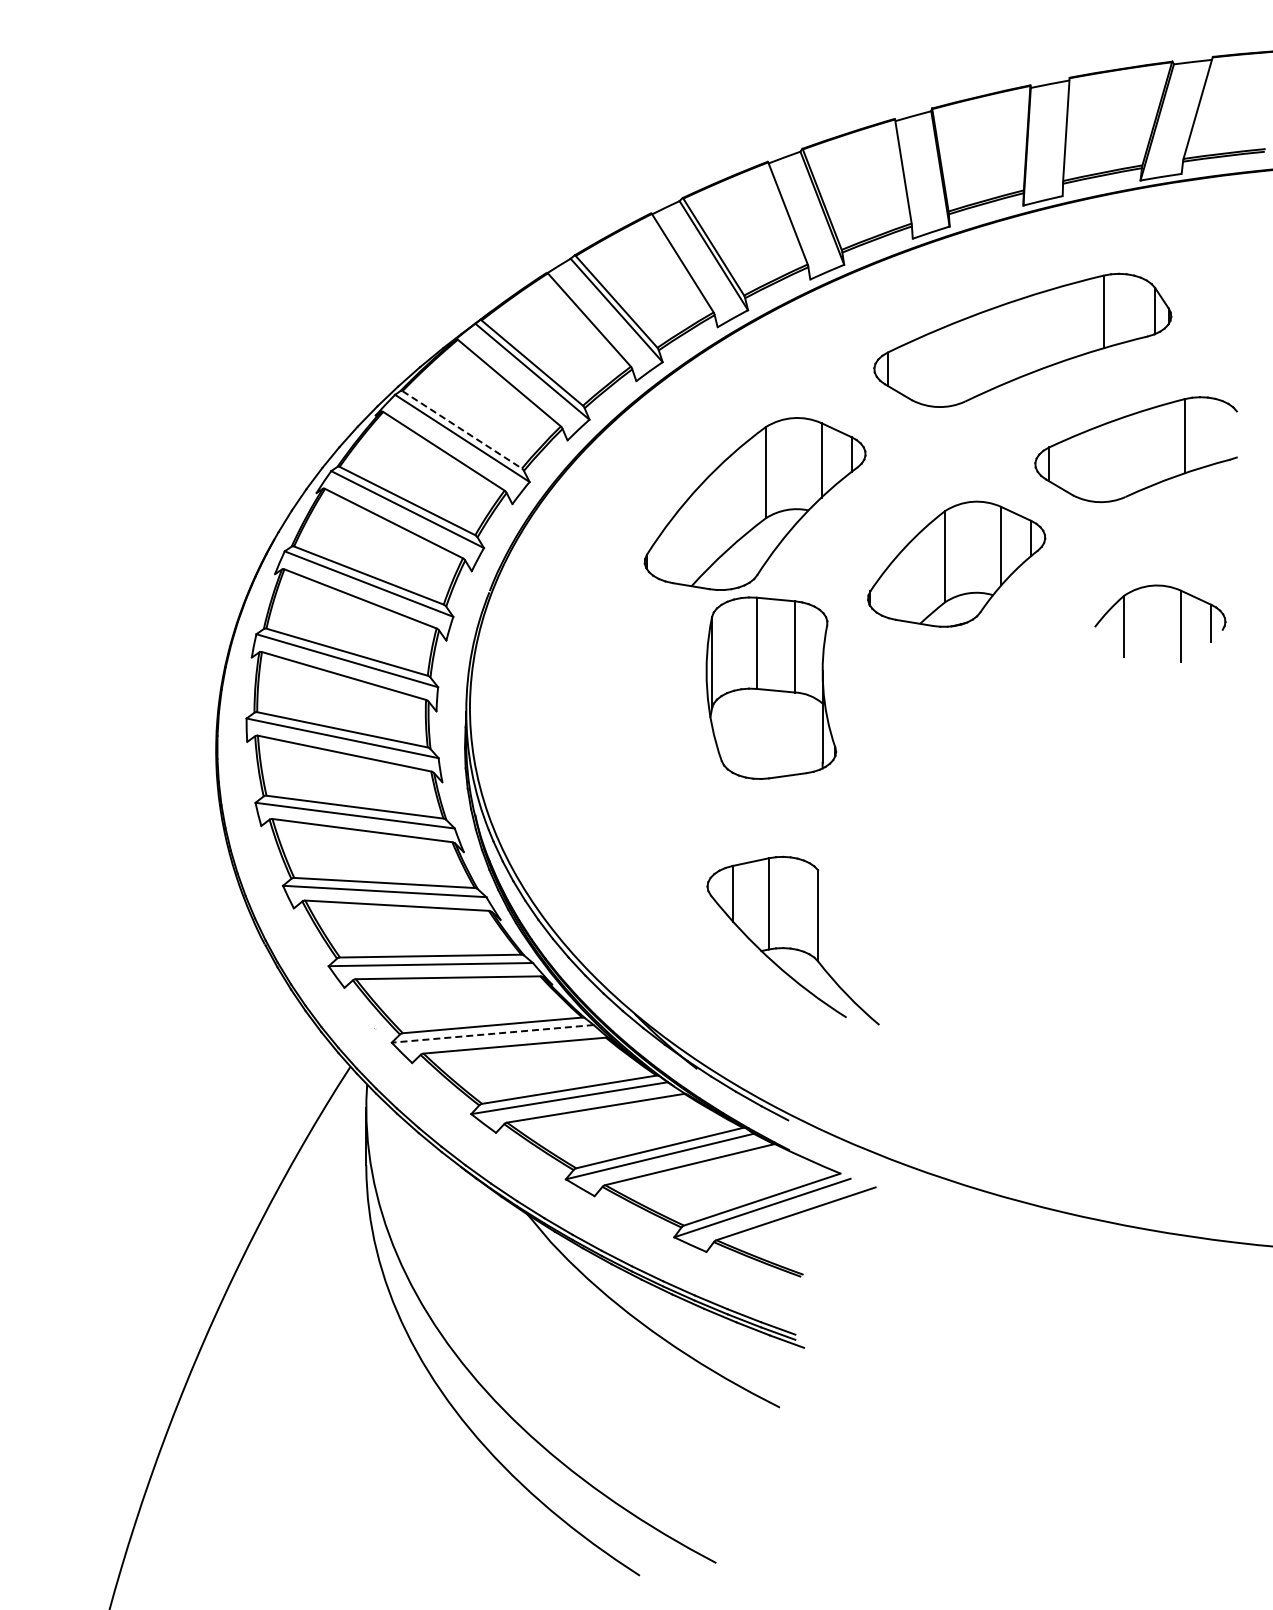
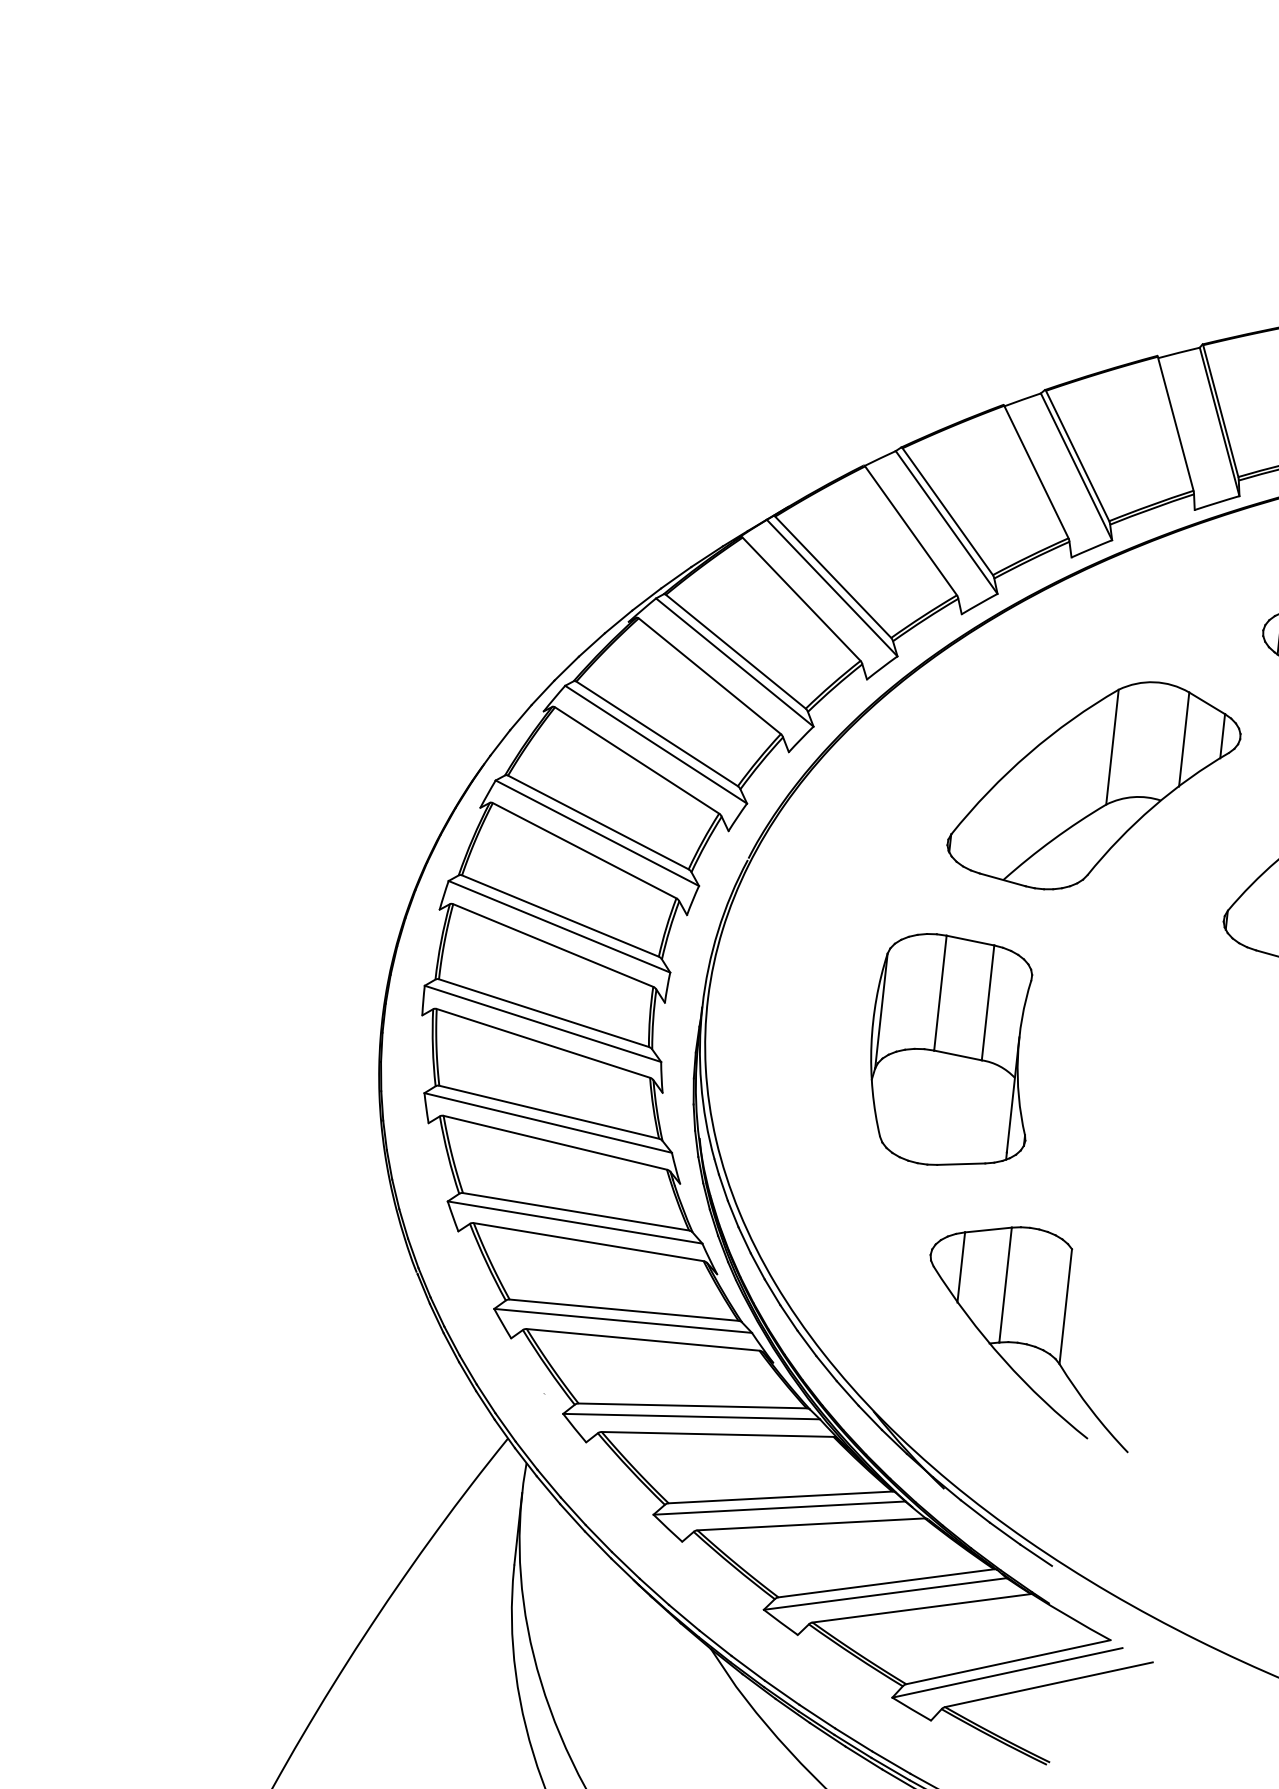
line: (462, 430) -> (736, 652), dashed -> solid
part: (771, 687) -> (952, 1050), moved
part: (792, 940) -> (1030, 1334), moved
line: (492, 1033) -> (691, 1416), dashed -> solid

